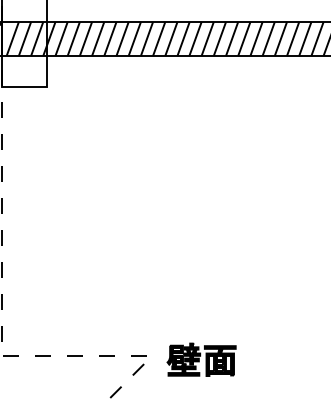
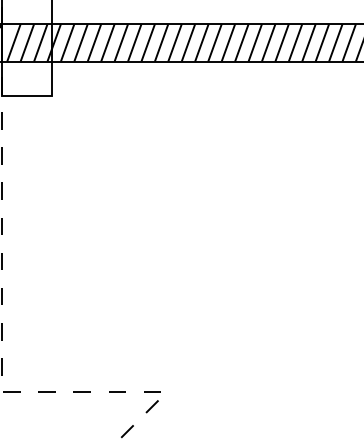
part: (201, 359) -> (221, 395), removed

